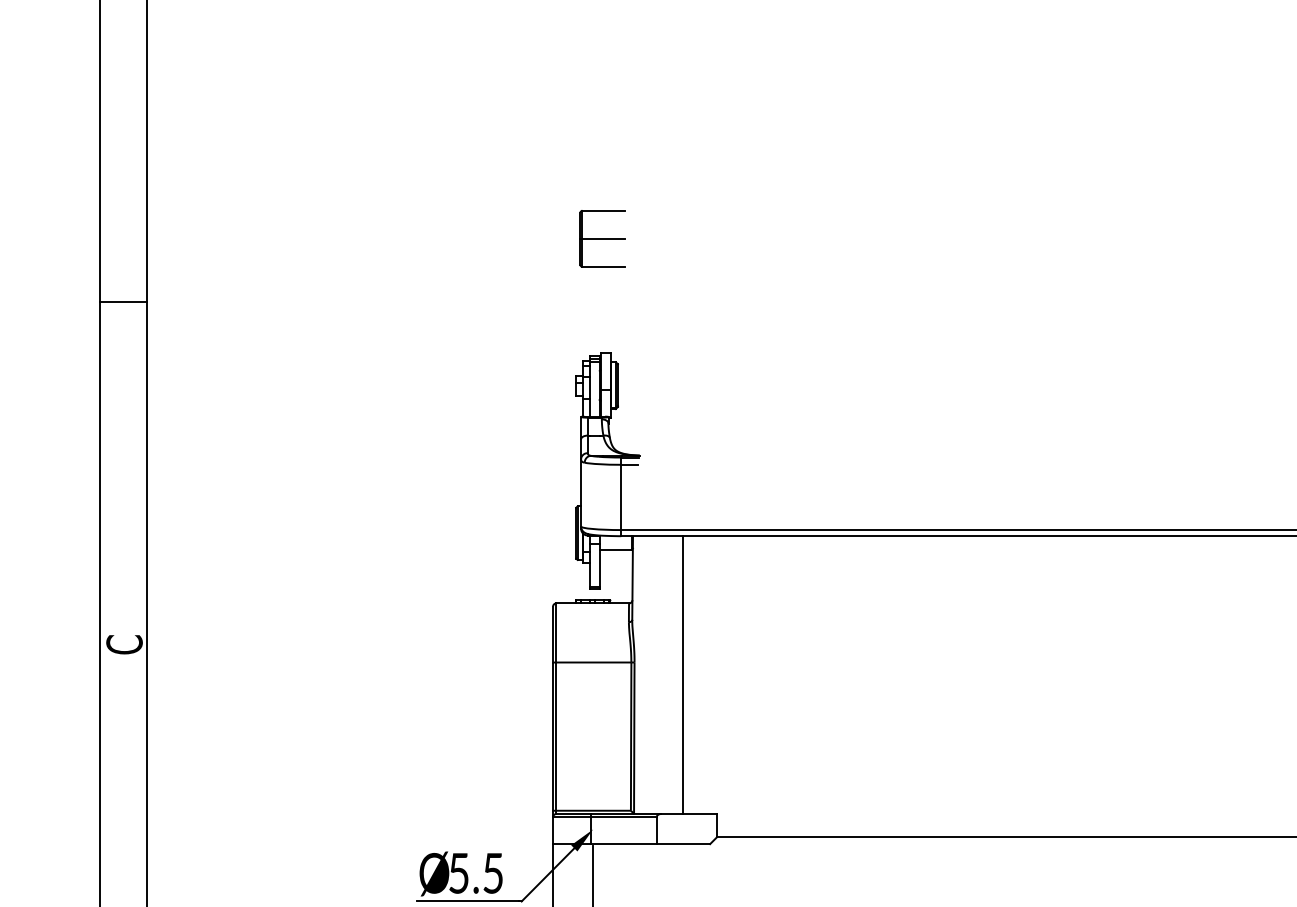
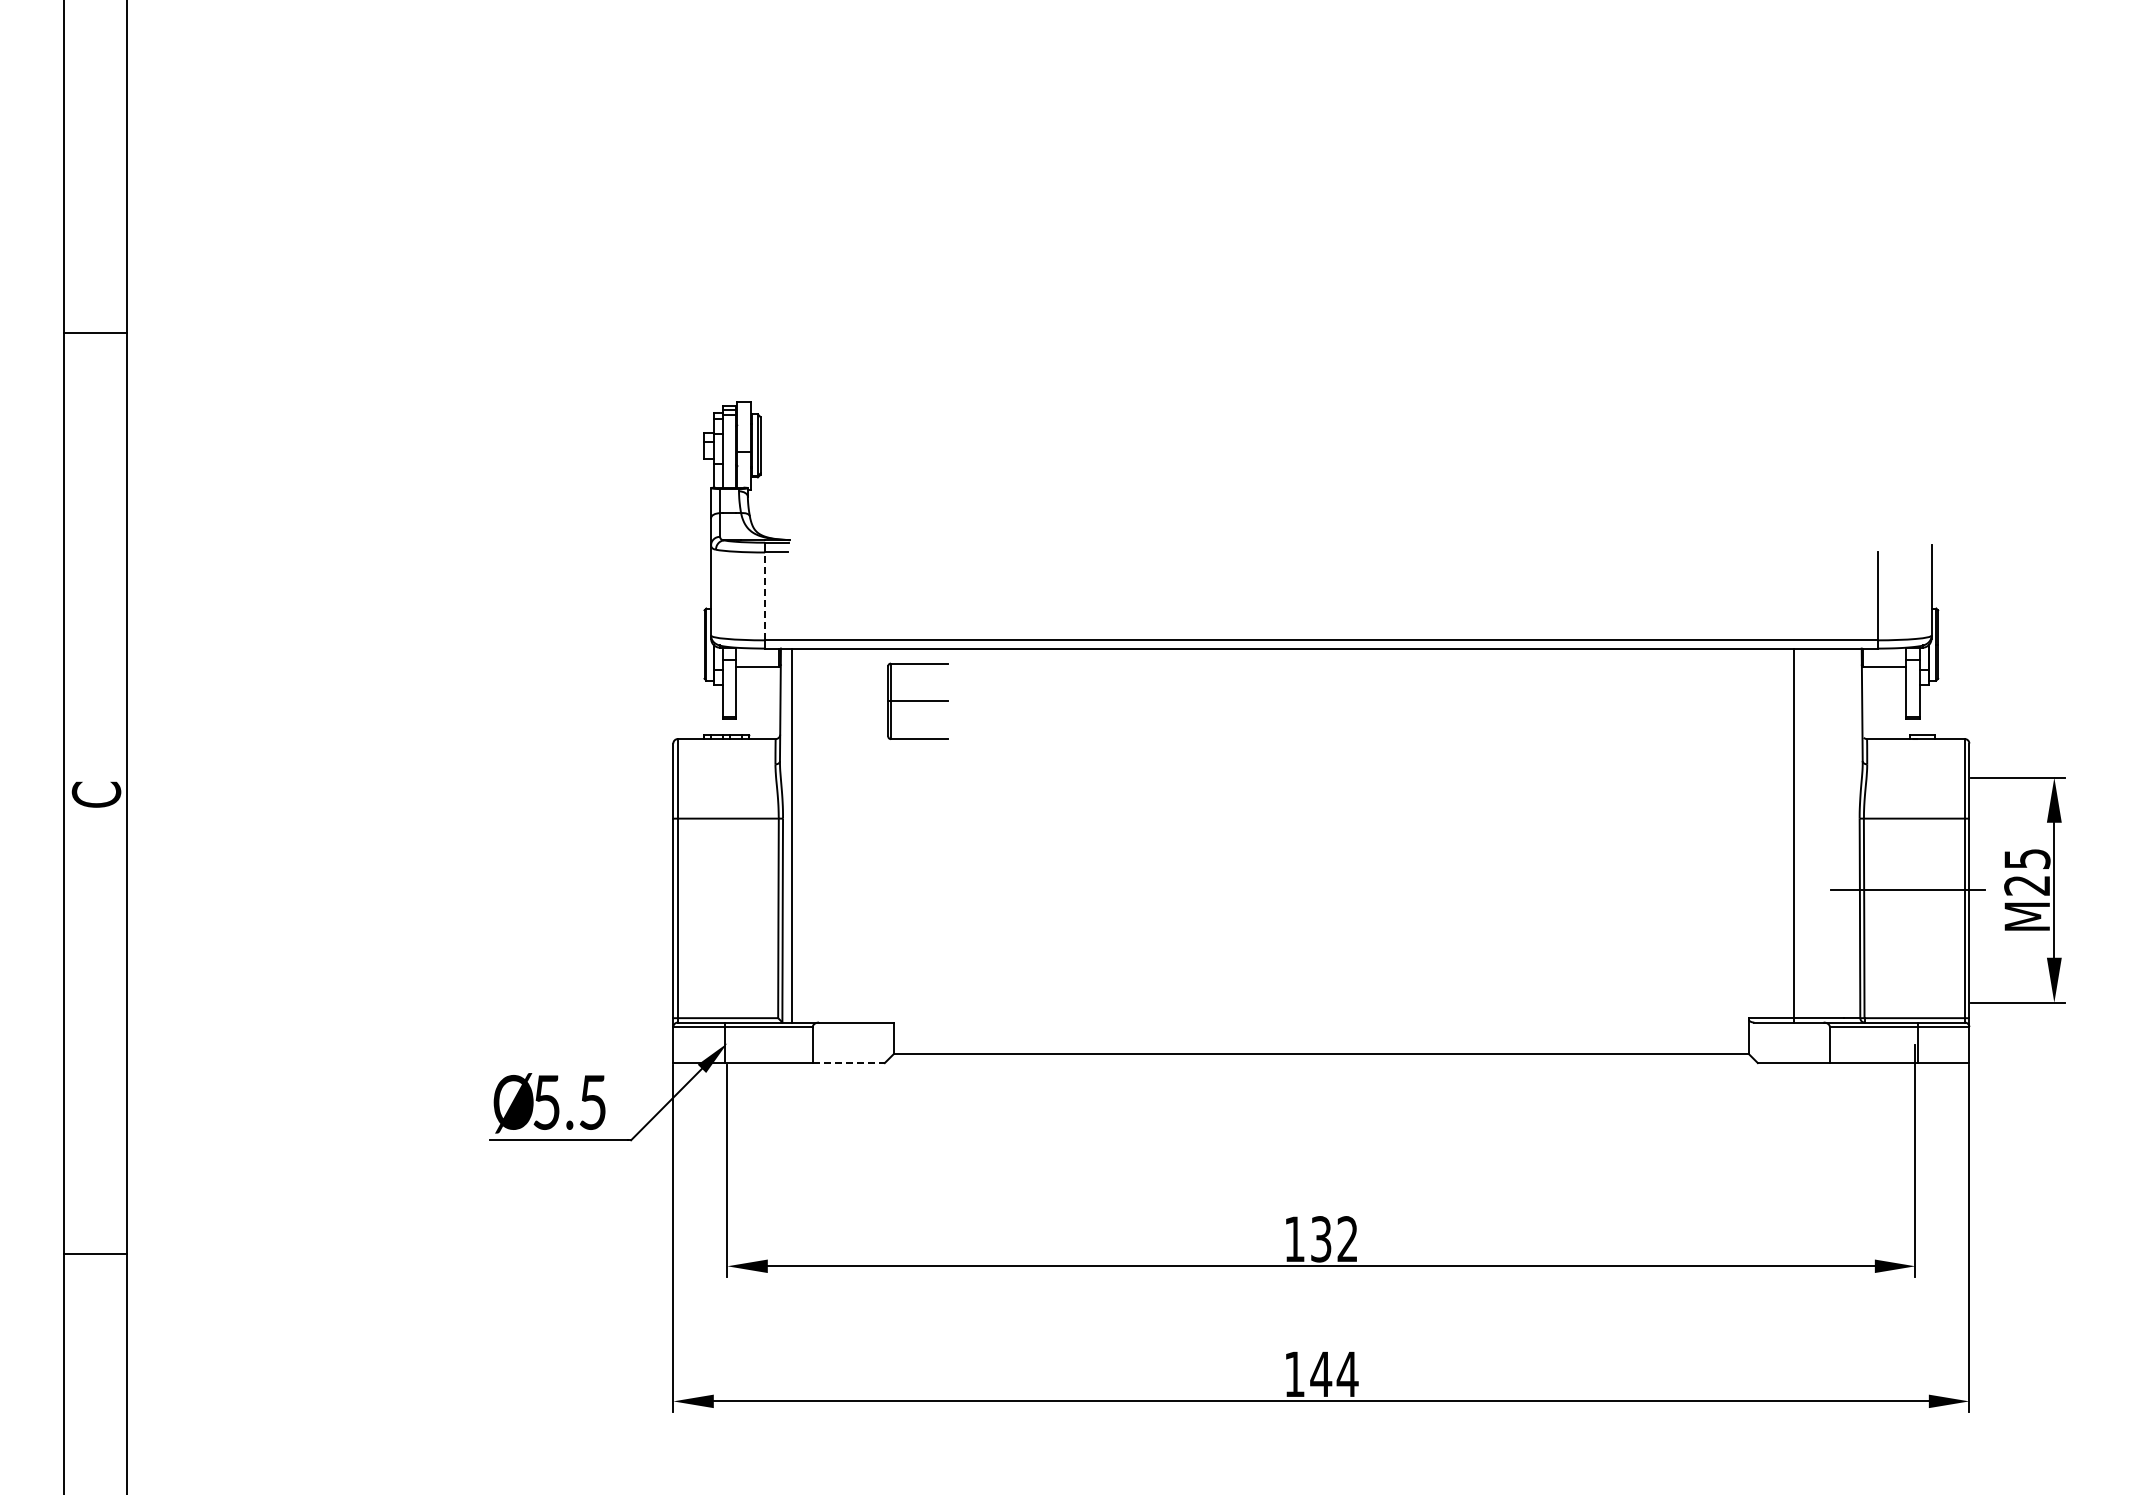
part: (602, 238) -> (917, 700), moved
line: (621, 497) -> (765, 596), solid -> dashed
line: (683, 675) -> (791, 835), moved
line: (683, 844) -> (849, 1063), solid -> dashed

